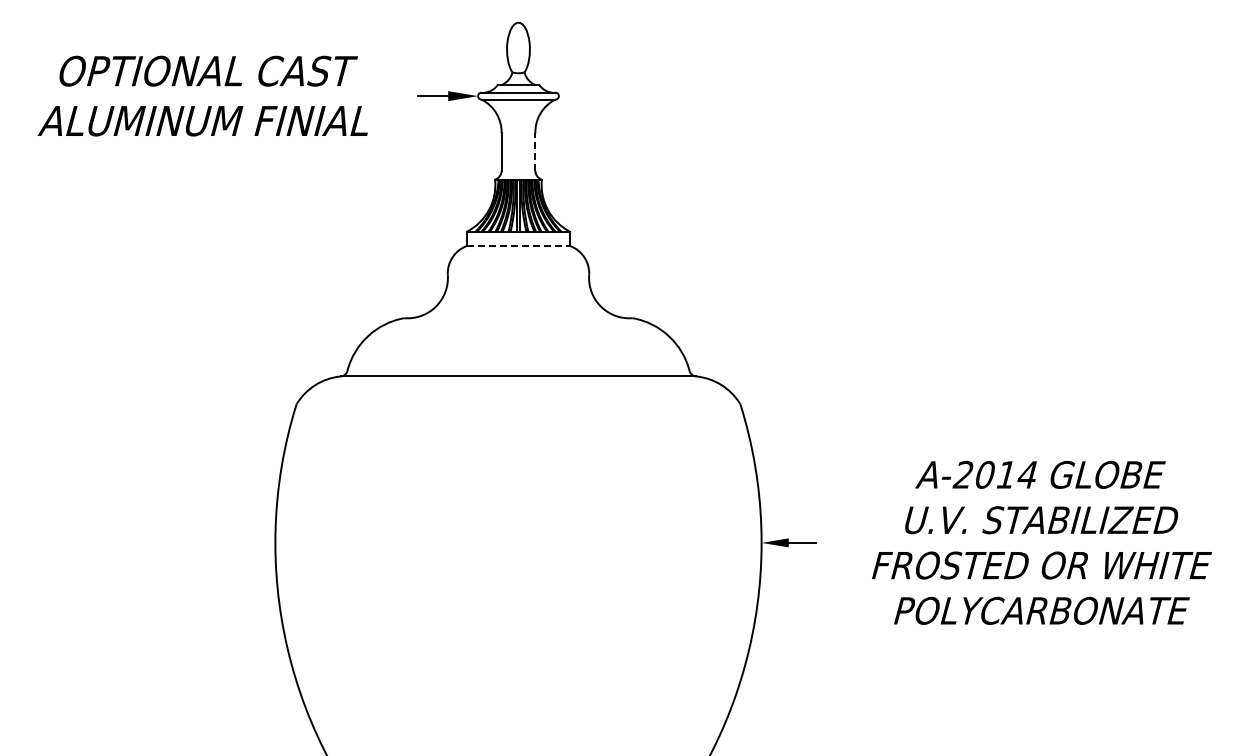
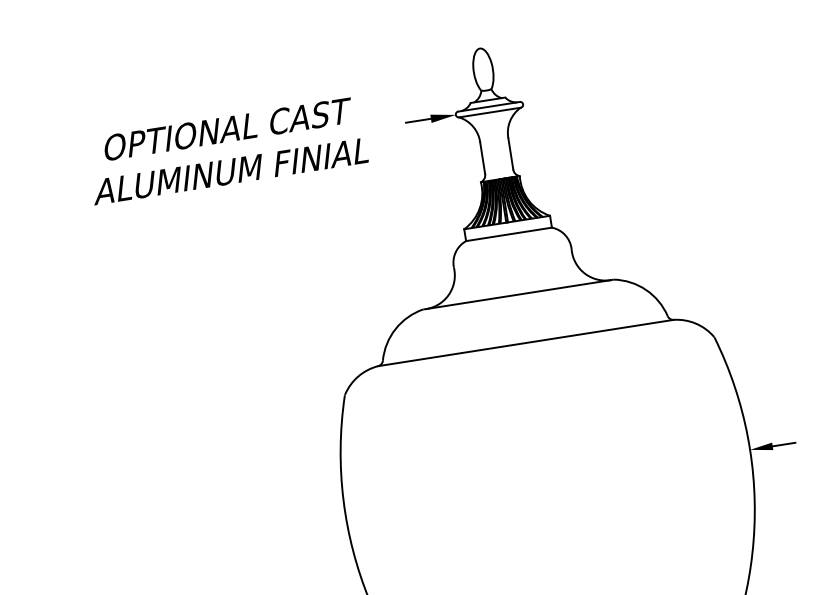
line: (535, 151) -> (510, 153), dashed -> solid
line: (518, 245) -> (508, 234), dashed -> solid
line: (518, 318) -> (518, 294), added

